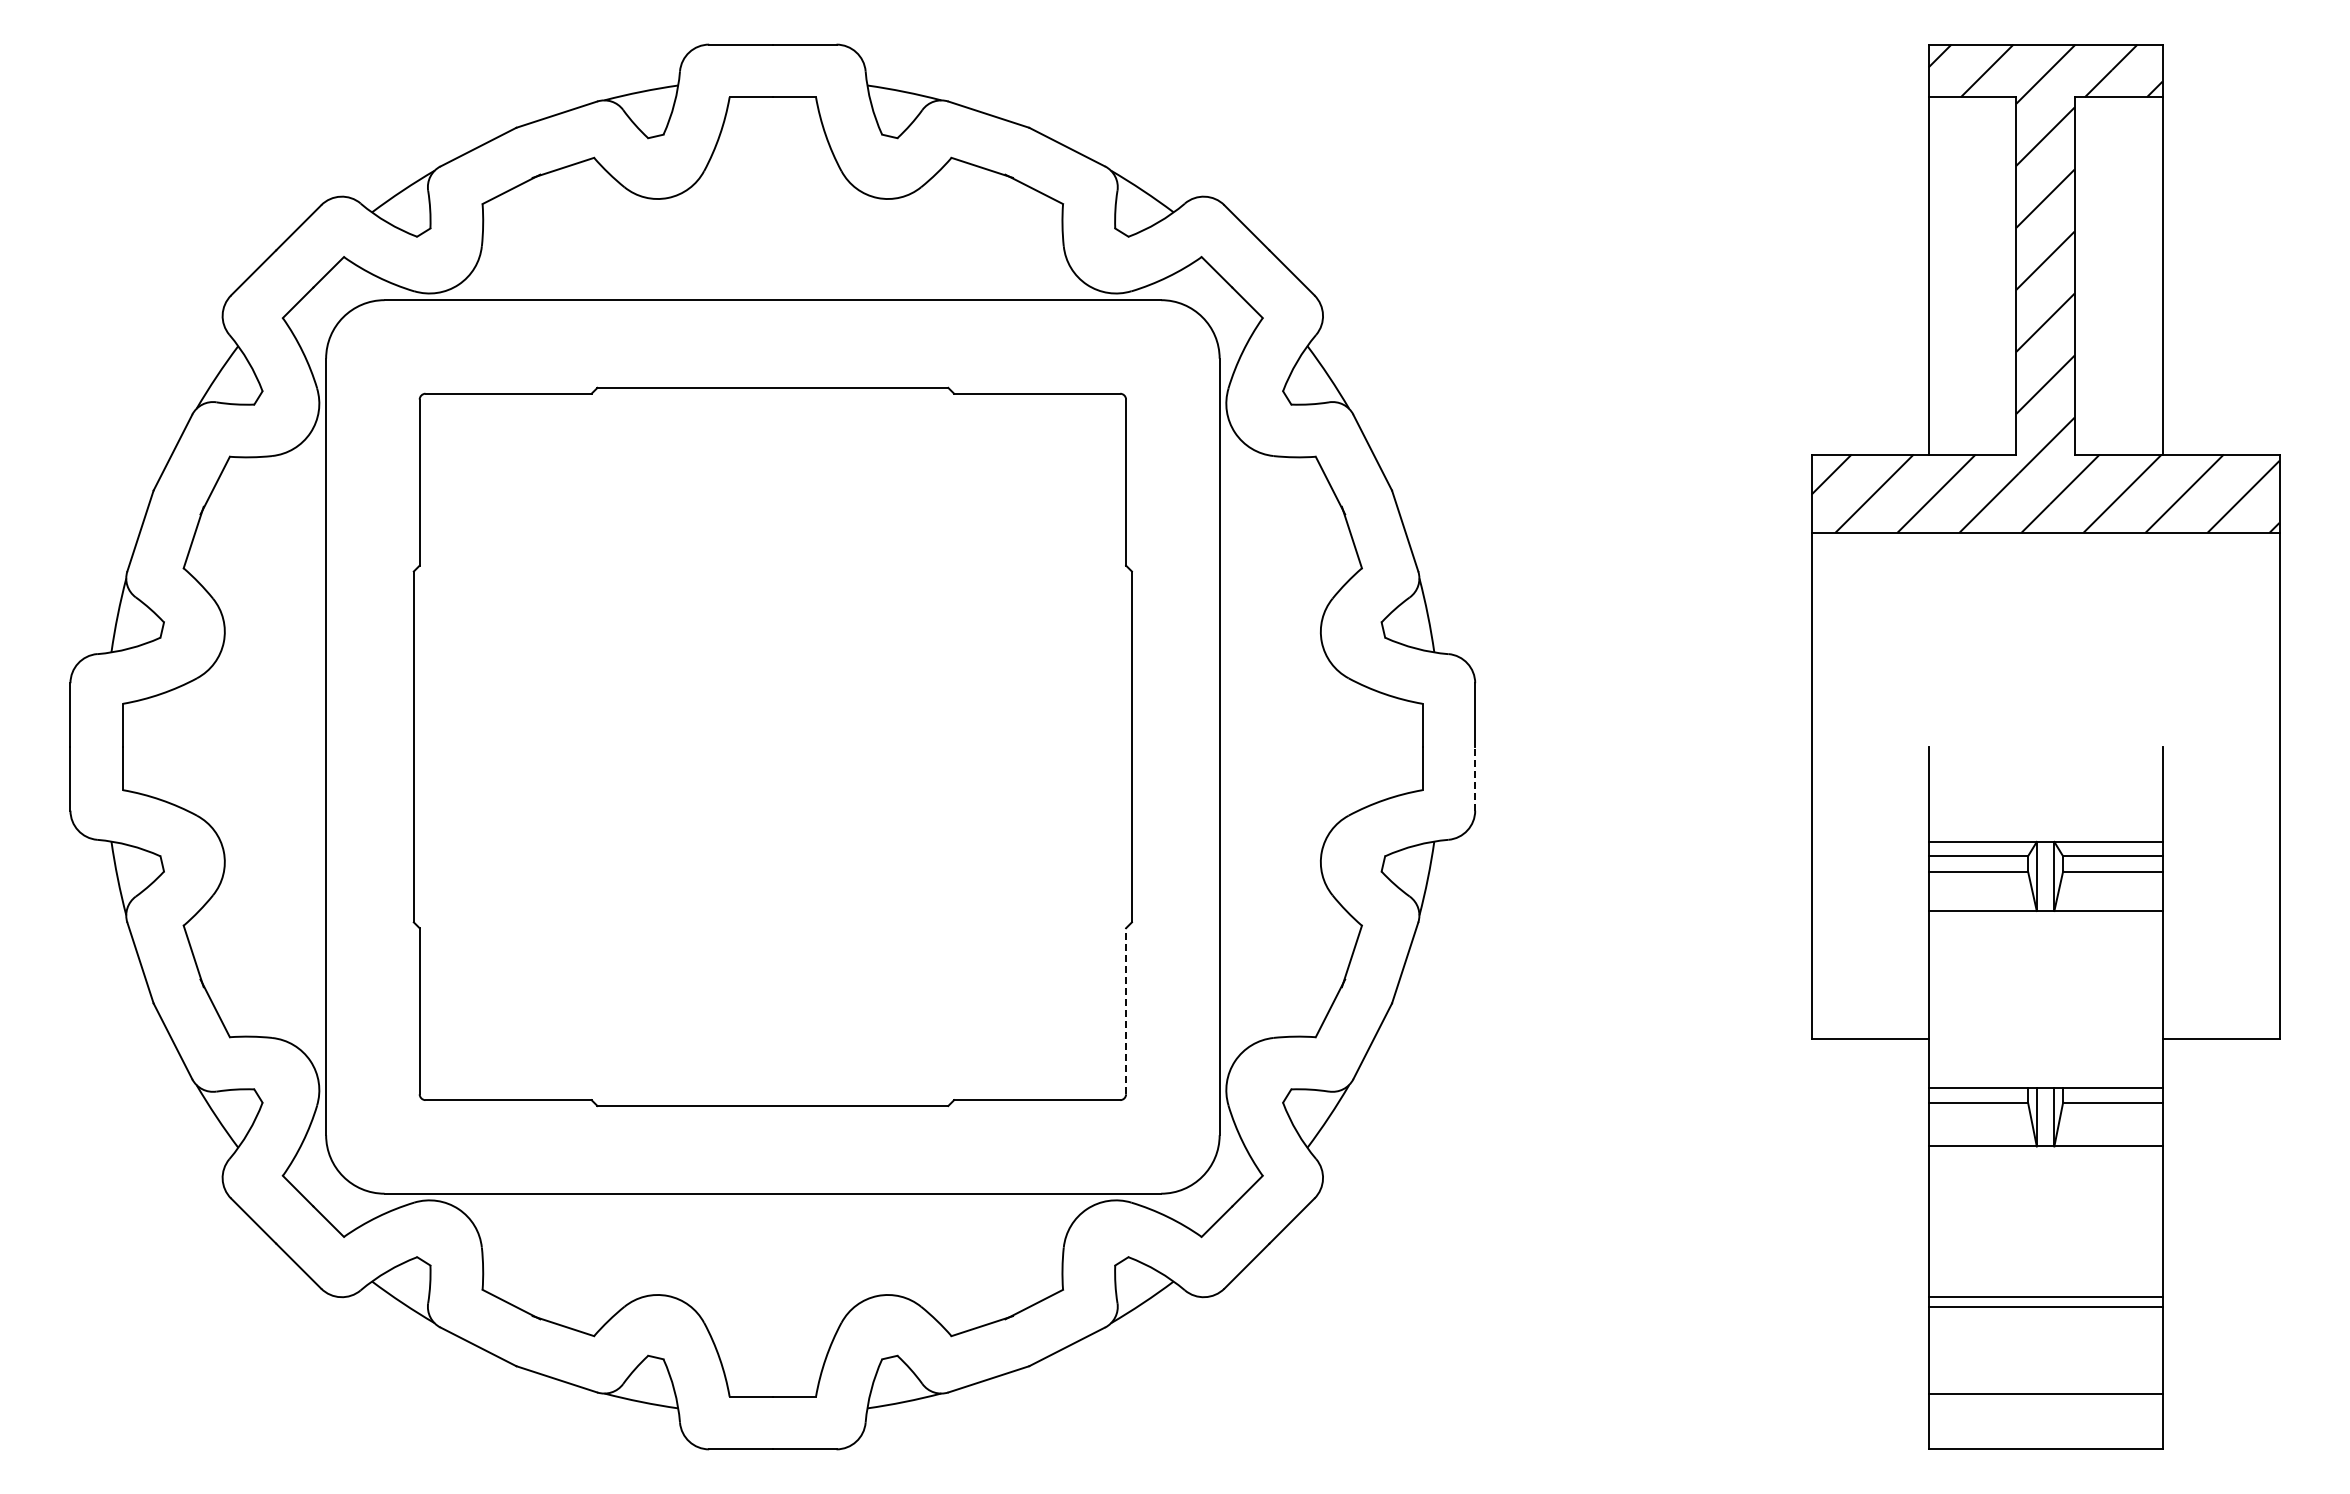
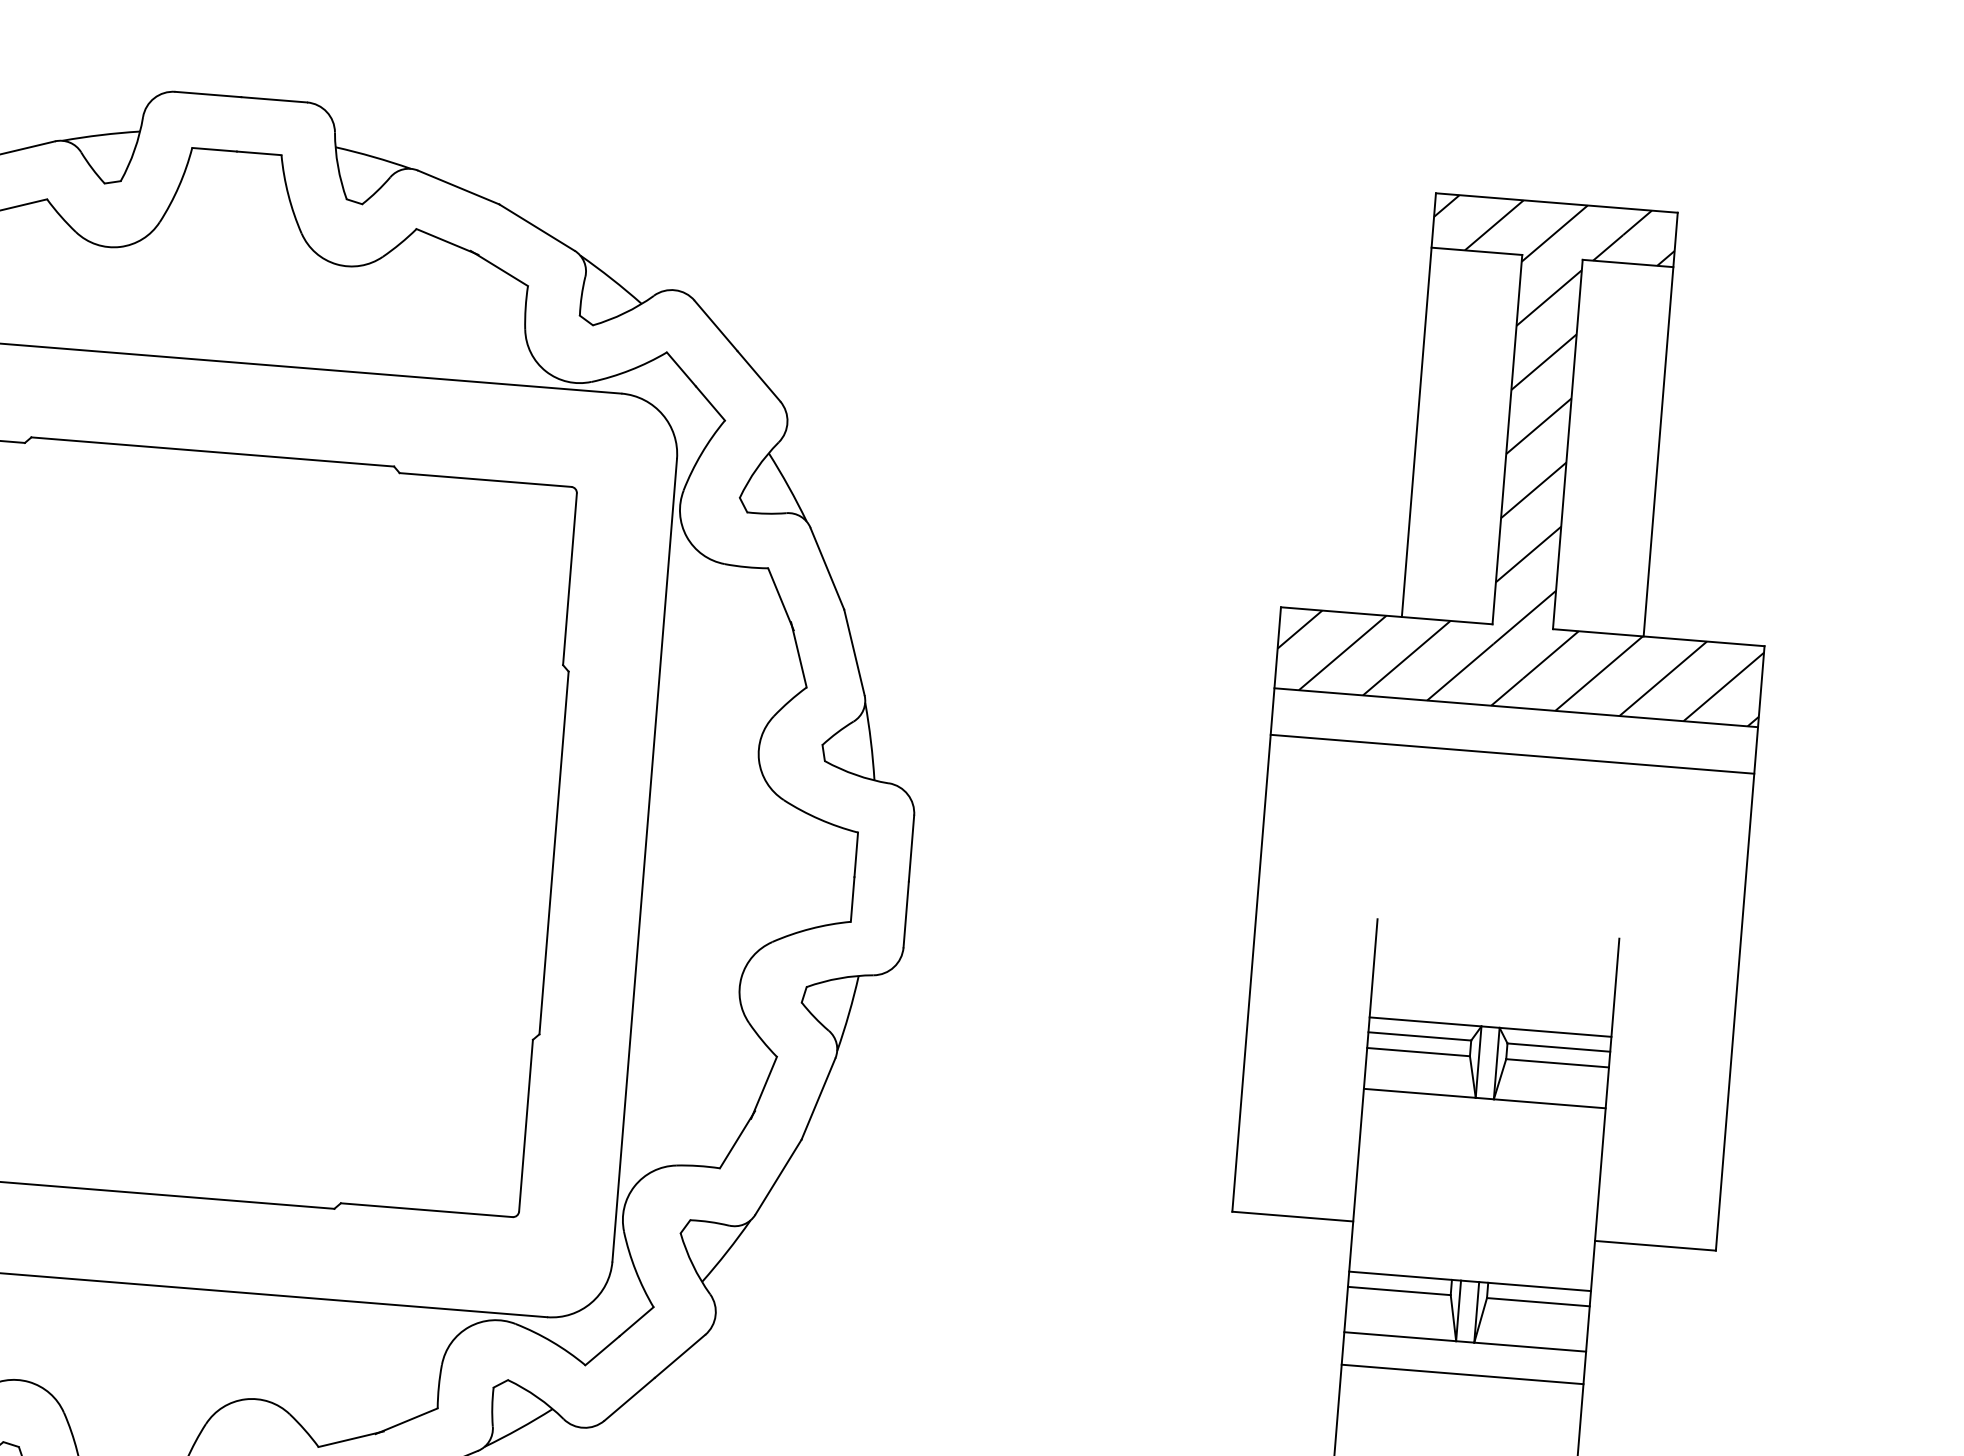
line: (2045, 577) -> (1512, 753), added
line: (1475, 778) -> (906, 914), dashed -> solid
line: (1126, 1010) -> (526, 1124), dashed -> solid
line: (2045, 1177) -> (1462, 1374), added

